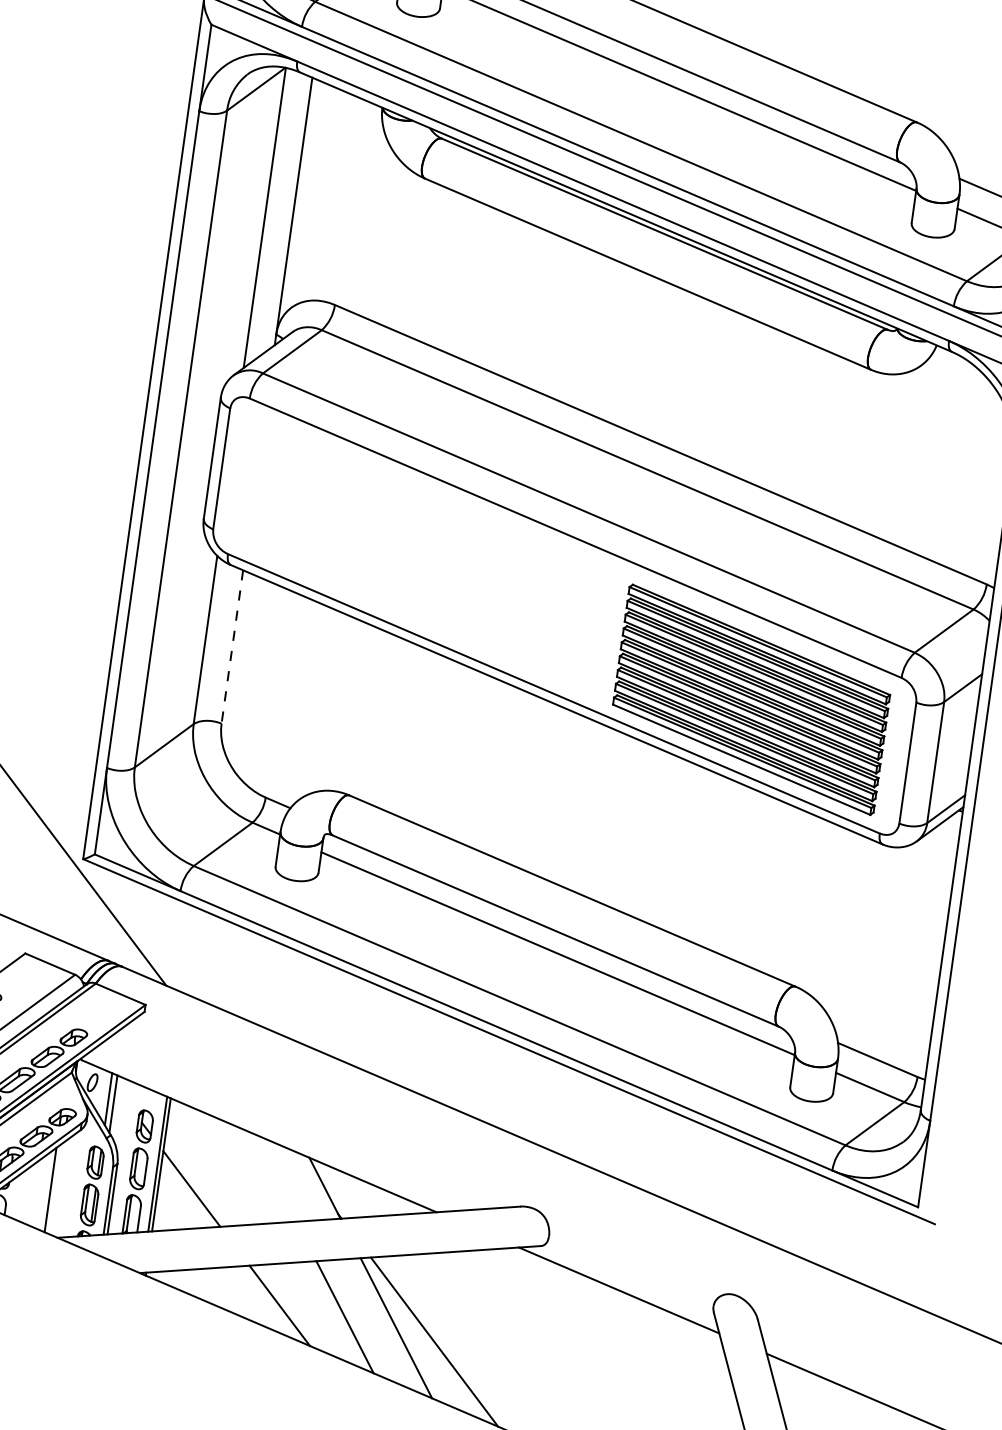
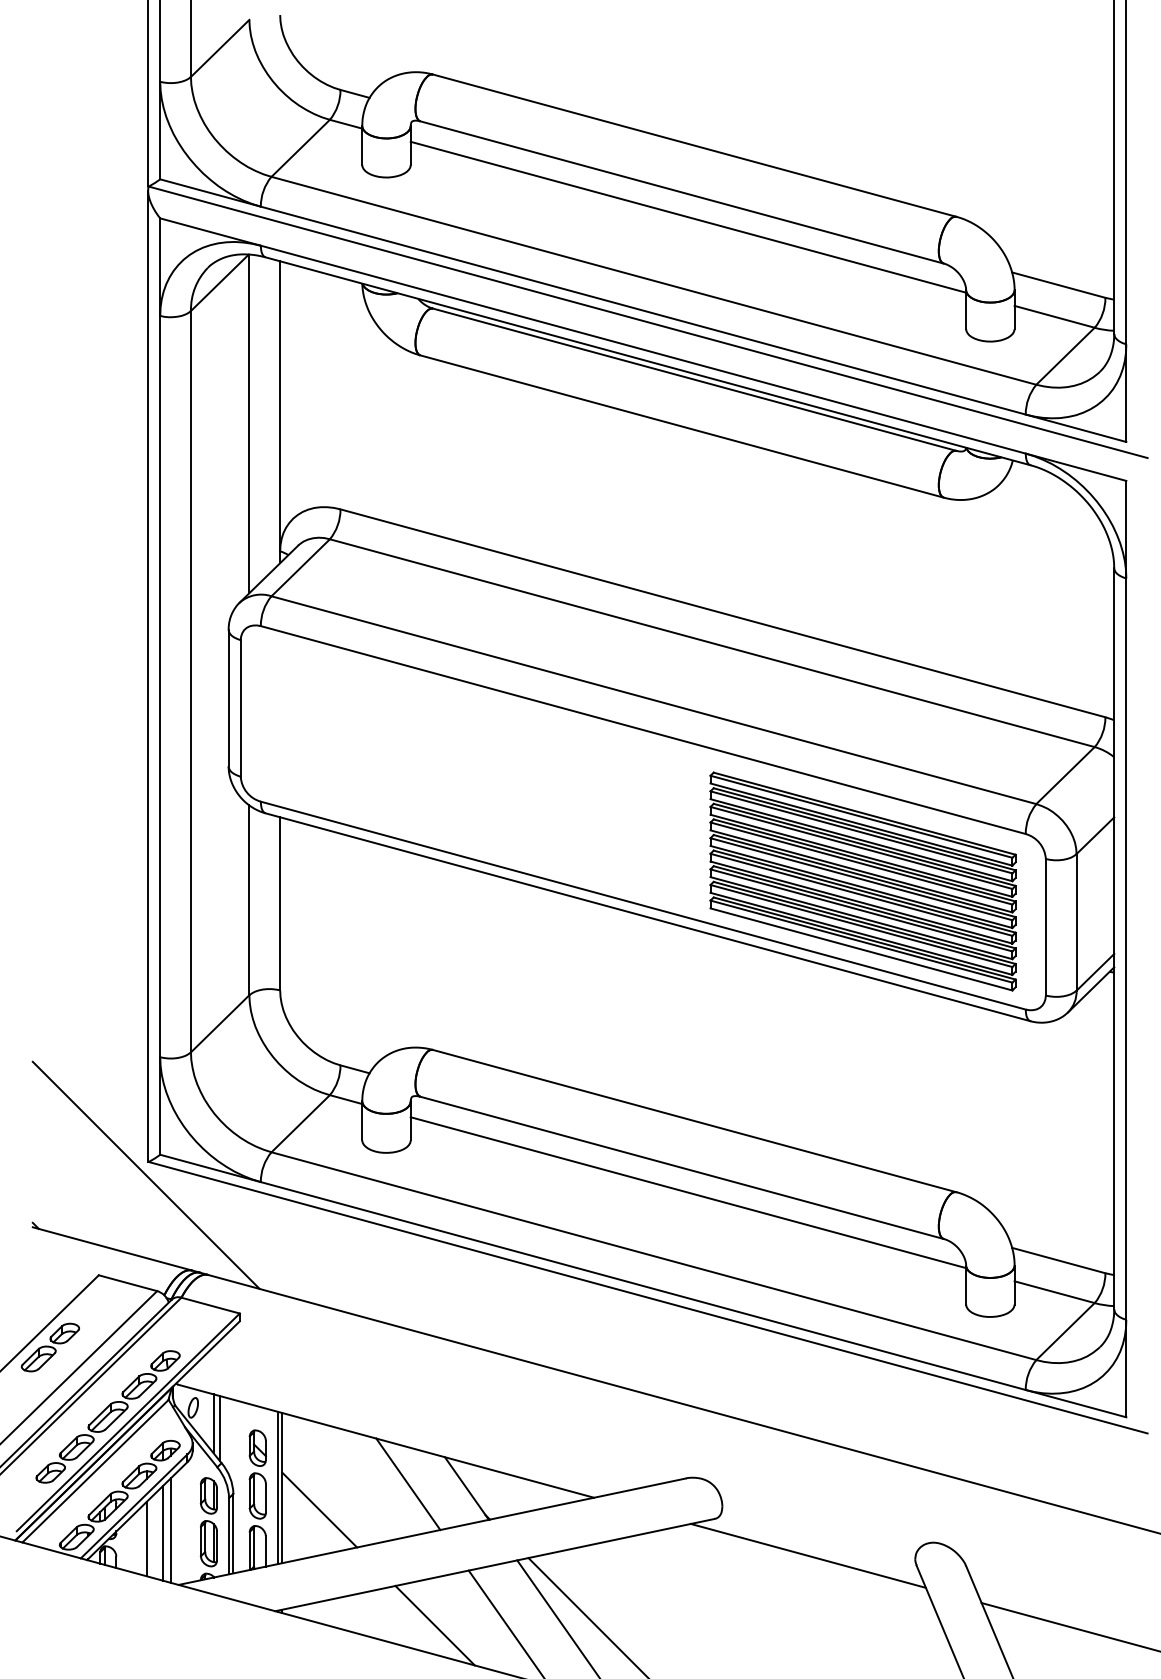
line: (232, 646) -> (280, 903), dashed -> solid
line: (273, 1177) -> (408, 1484), added
line: (57, 1188) -> (170, 1530), added
line: (34, 1192) -> (146, 1538), added

